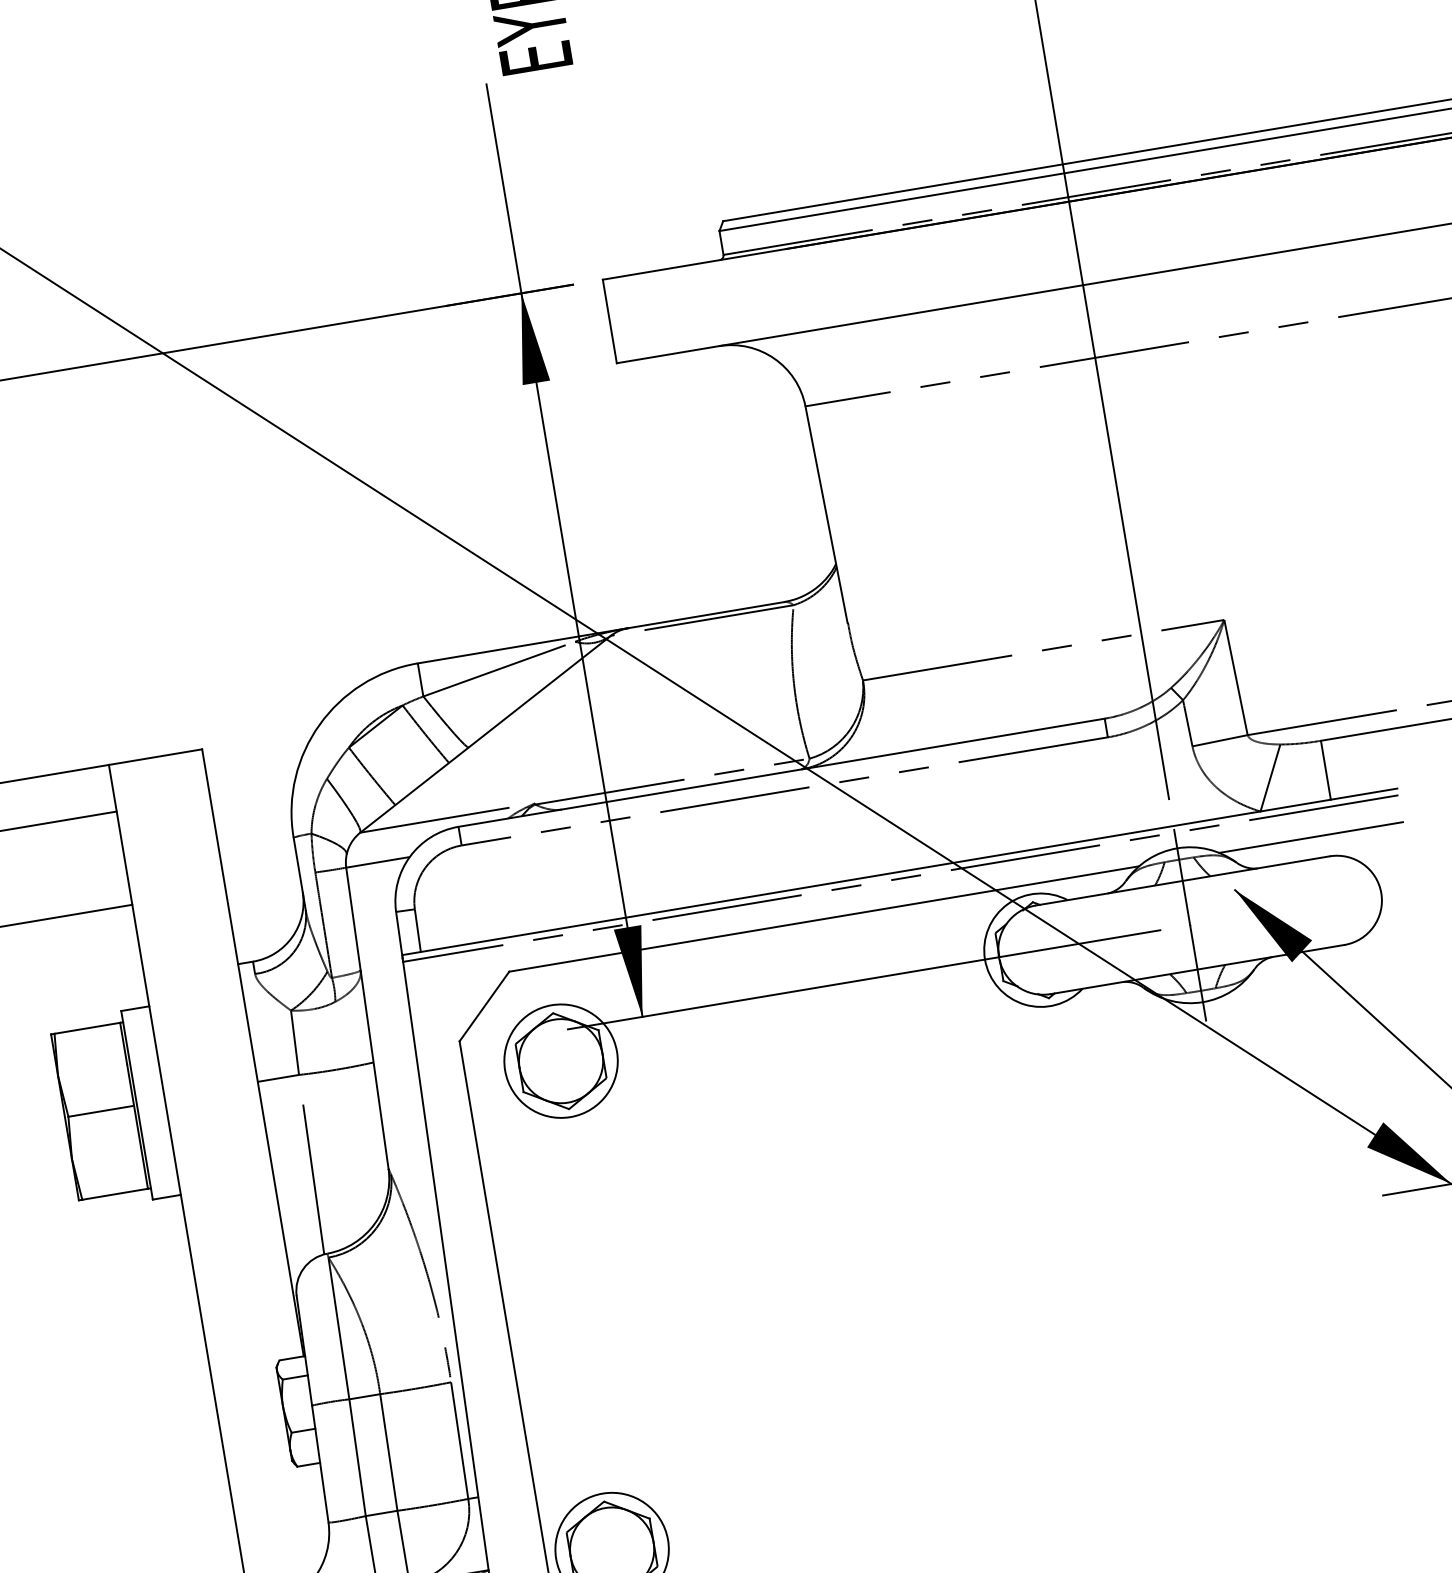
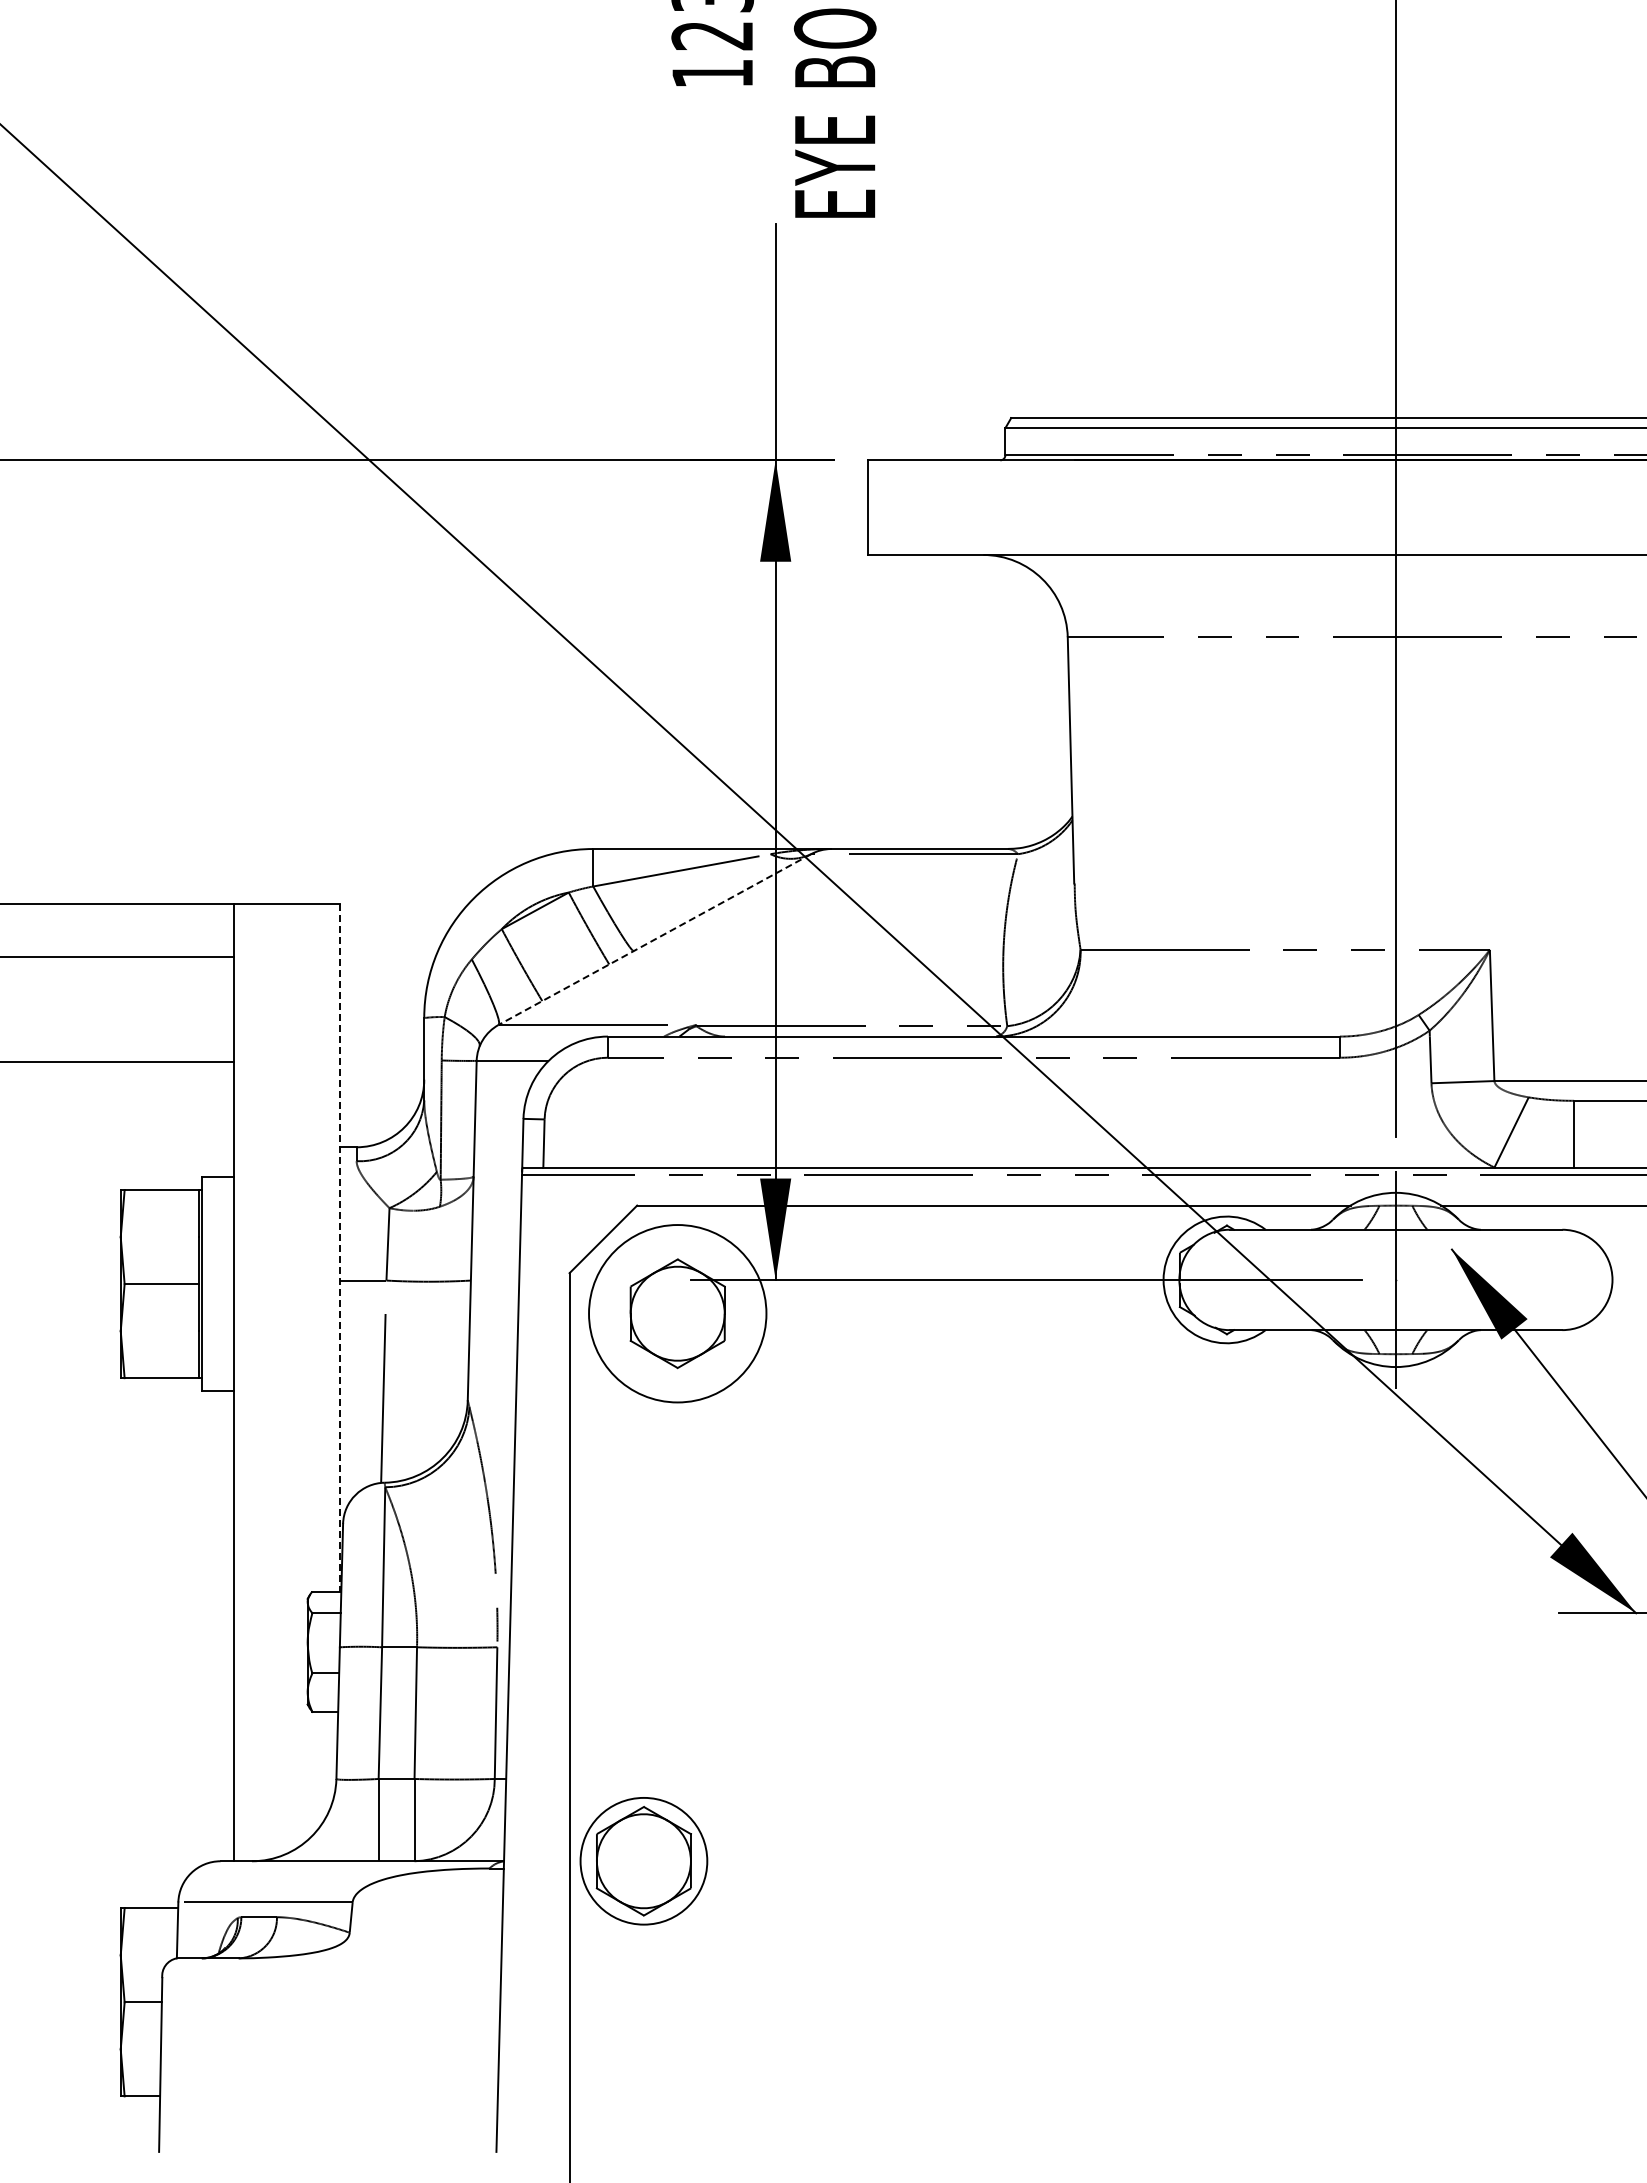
line: (485, 734) -> (654, 939), solid -> dashed
line: (252, 1052) -> (339, 1247), solid -> dashed
circle: (560, 1061) -> (677, 1313), size x1.4

